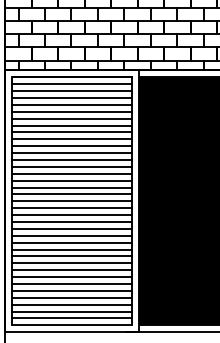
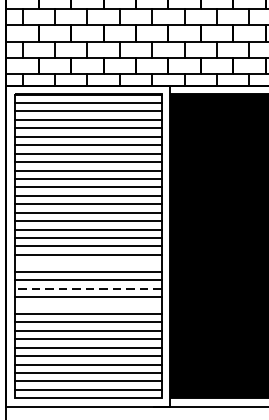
line: (72, 215) -> (88, 263), removed
line: (72, 235) -> (88, 288), solid -> dashed
line: (72, 249) -> (88, 305), removed

